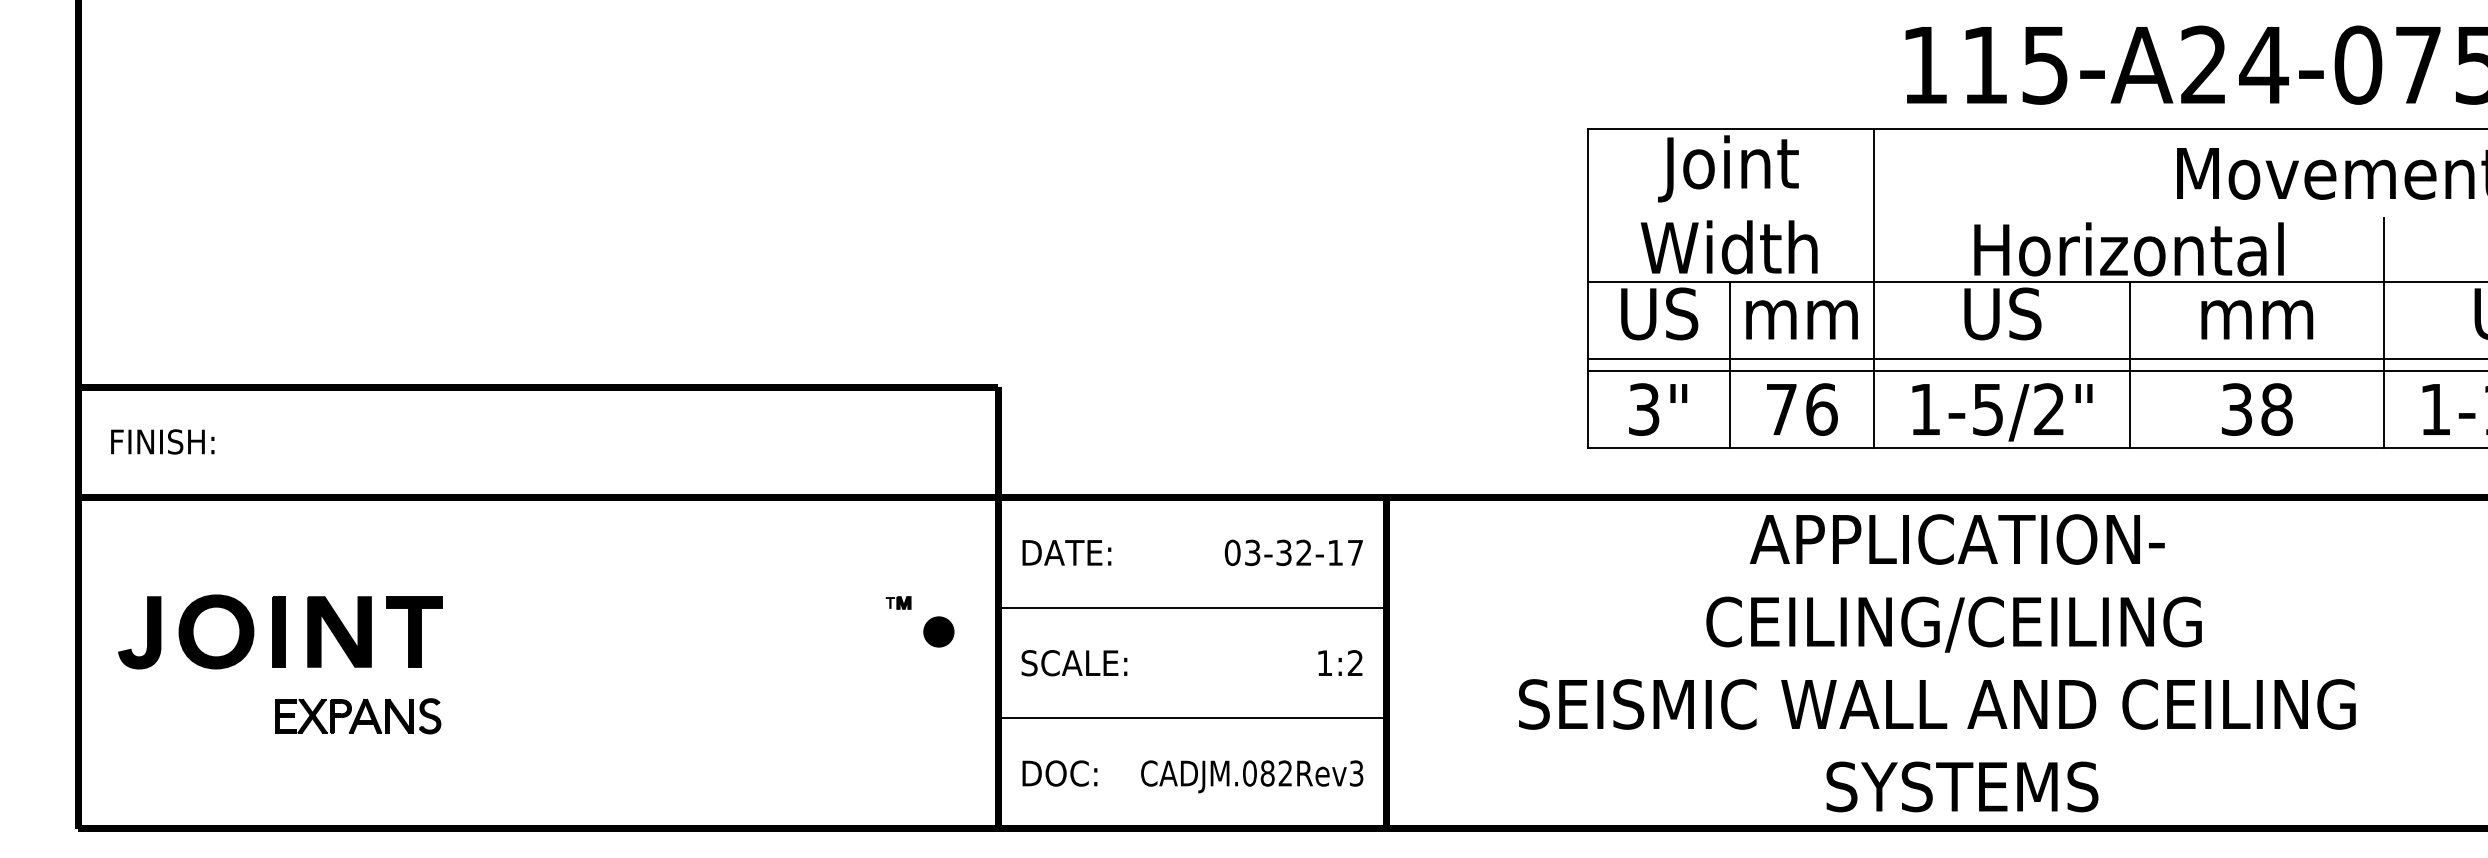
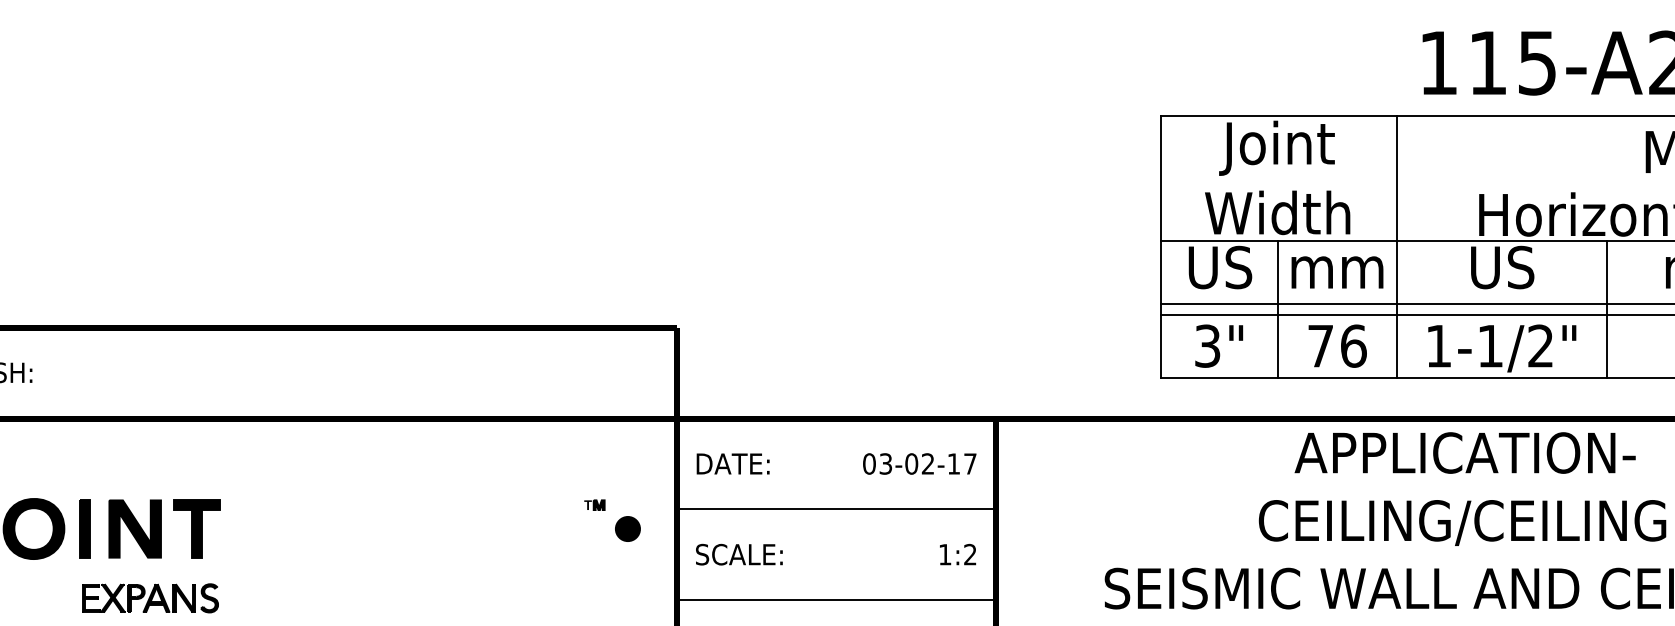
text: (1987, 409) -> (1489, 346), 1-5/2" -> 1-1/2"
text: (1283, 552) -> (911, 463), 03-32-17 -> 03-02-17

